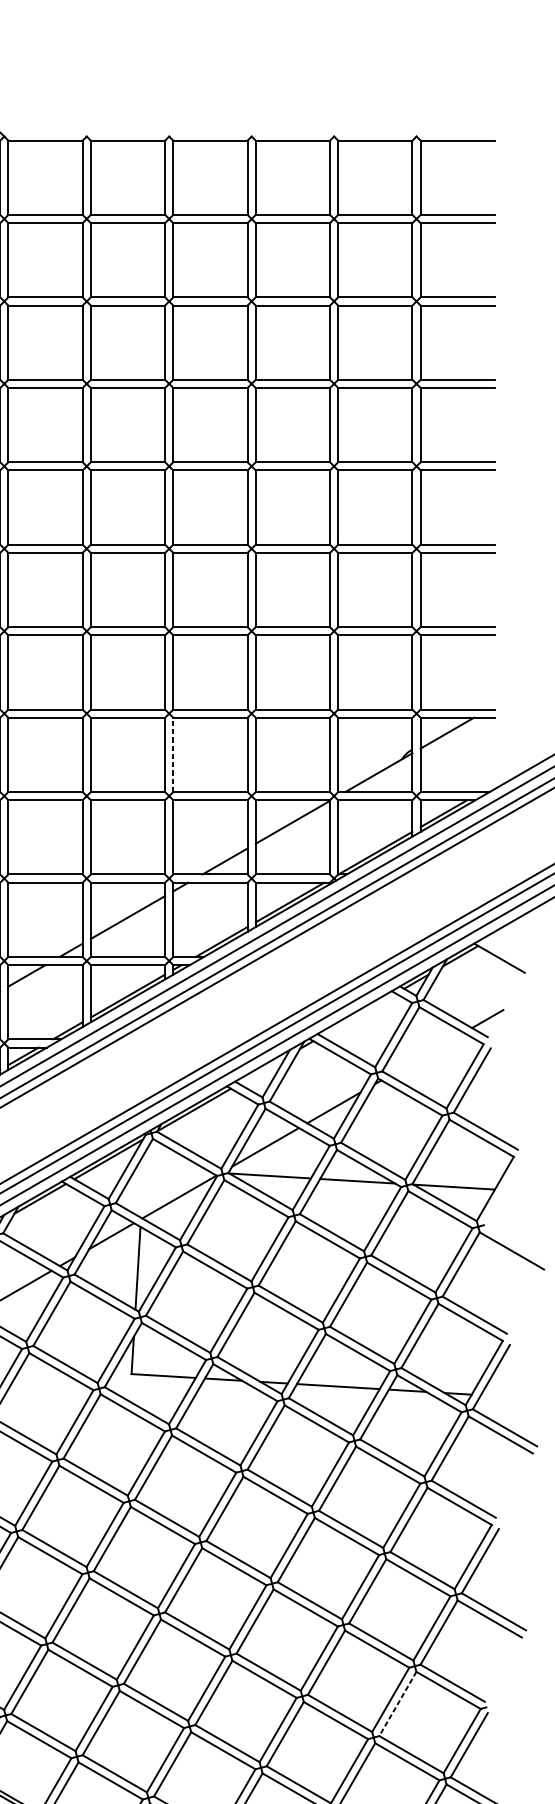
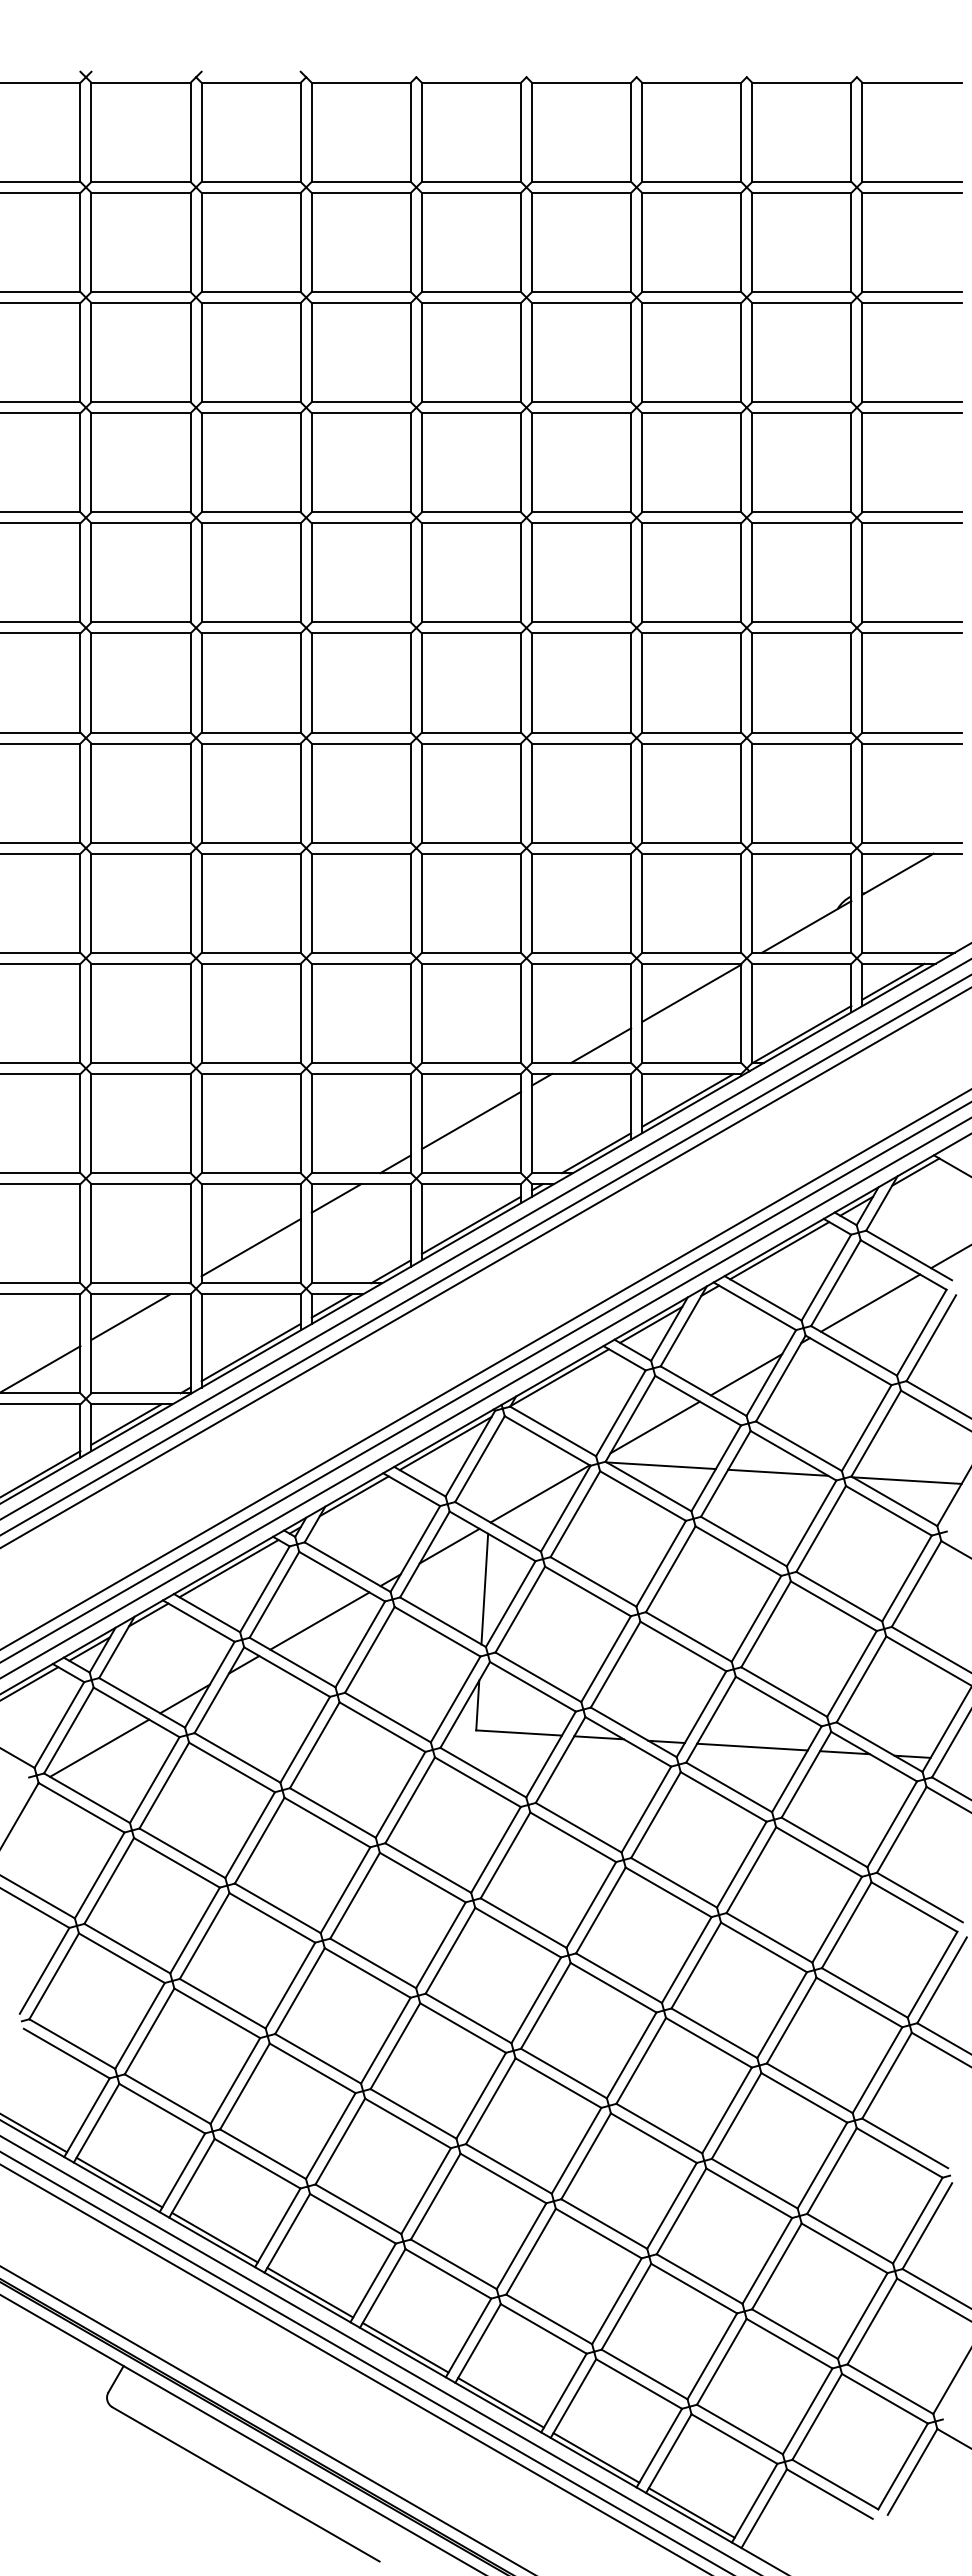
line: (173, 755) -> (532, 903), dashed -> solid
line: (358, 1014) -> (779, 1250), added
line: (426, 1053) -> (870, 1302), added
line: (262, 1070) -> (651, 1324), added
line: (397, 1704) -> (831, 2171), dashed -> solid

